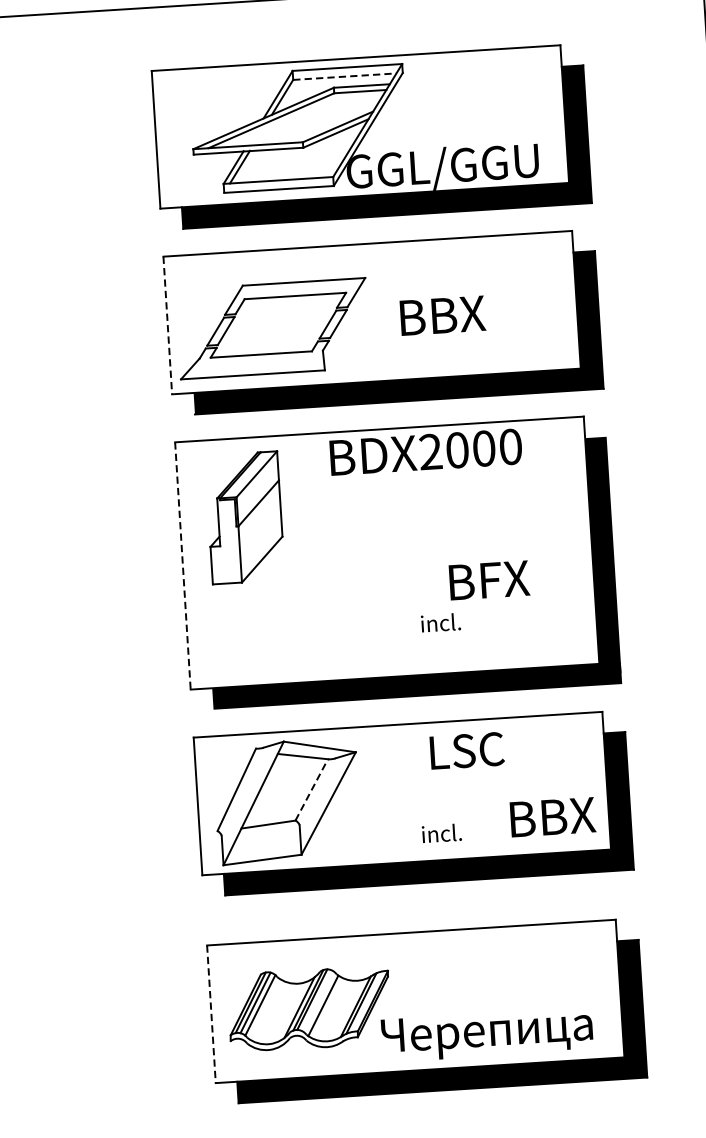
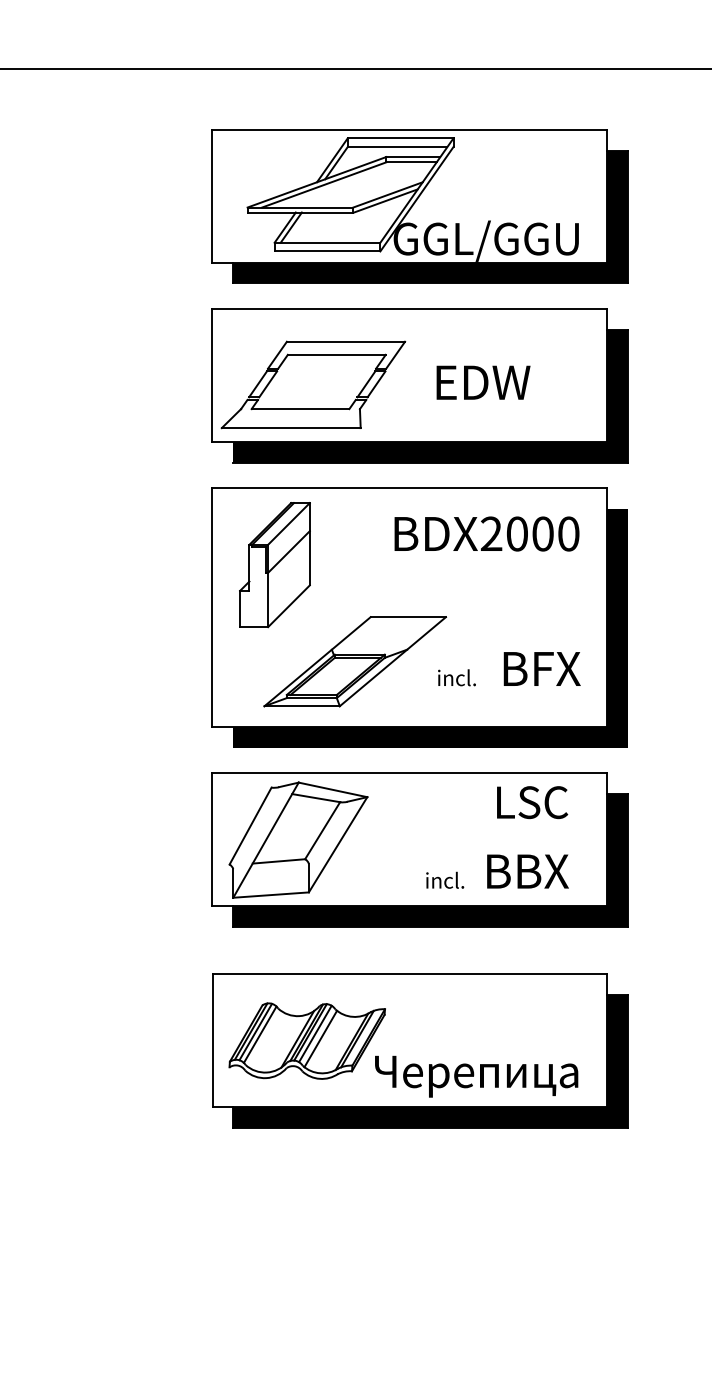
line: (344, 76) -> (397, 146), dashed -> solid
text: (451, 314) -> (485, 382), BBX -> EDW
line: (167, 325) -> (212, 375), dashed -> solid
text: (425, 451) -> (486, 533), moved
line: (183, 566) -> (212, 608), dashed -> solid
text: (488, 579) -> (541, 668), moved
part: (333, 612) -> (354, 661), added
text: (467, 750) -> (532, 802), moved
line: (311, 789) -> (322, 830), dashed -> solid
text: (552, 817) -> (527, 871), moved
line: (317, 1000) -> (315, 1033), added
line: (211, 1014) -> (212, 1040), dashed -> solid

